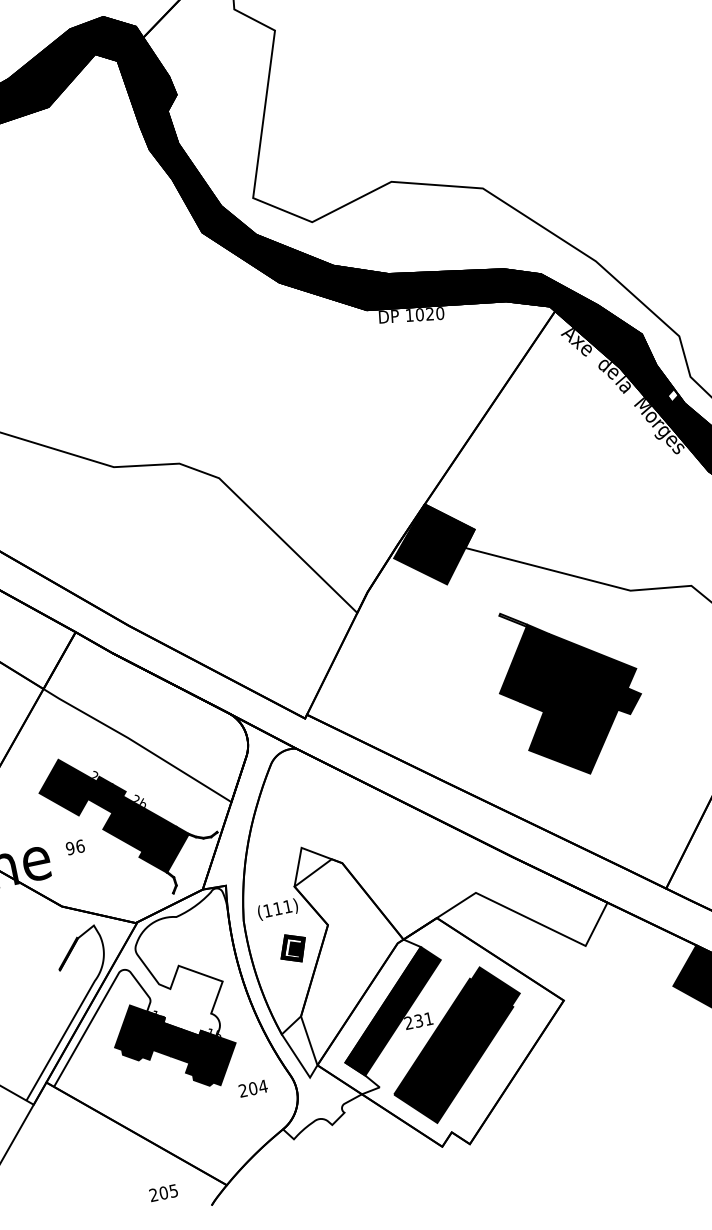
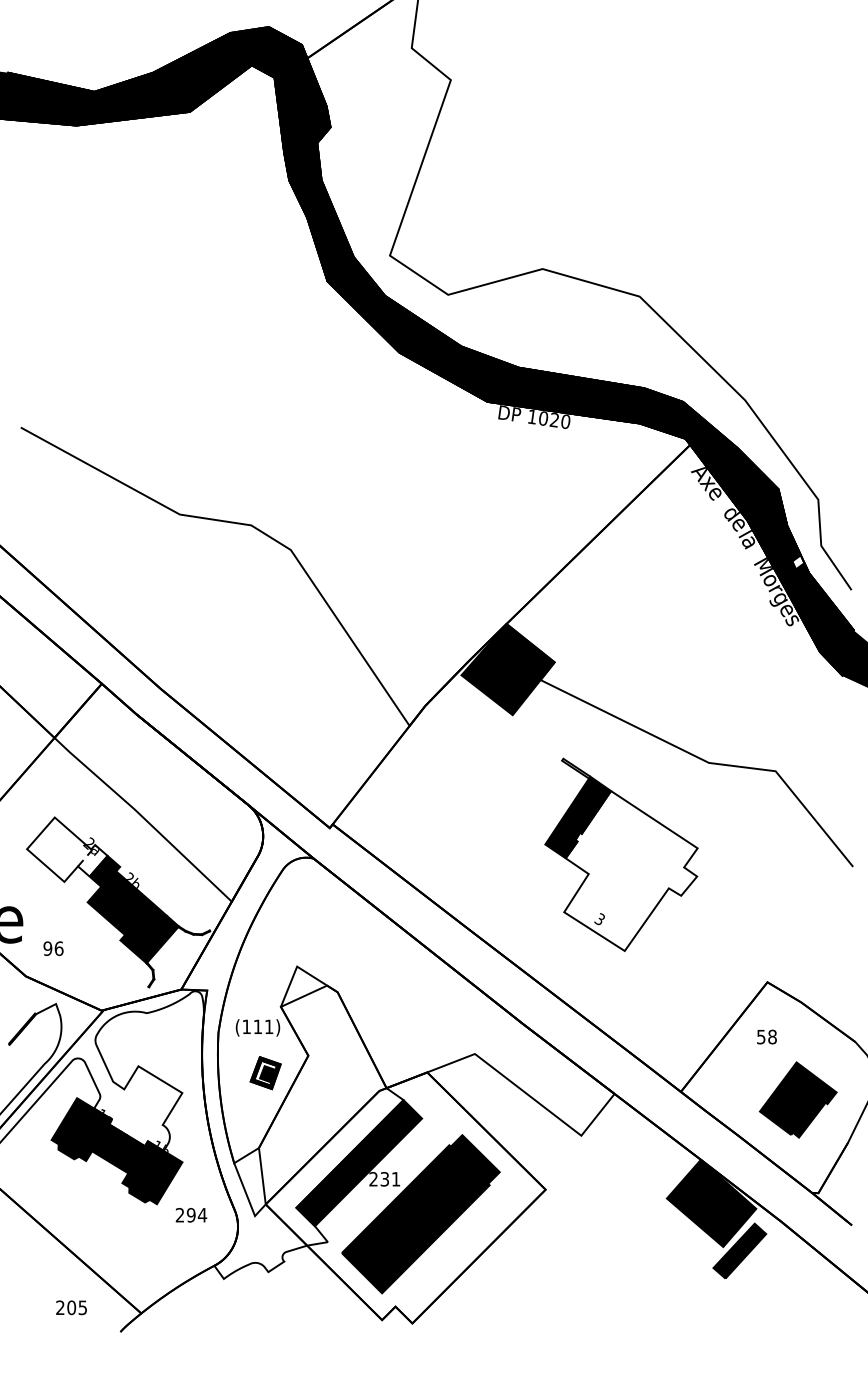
fill: (580, 701) -> (630, 871), removed
fill: (75, 785) -> (67, 849), removed
text: (75, 847) -> (53, 948), moved
text: (252, 1089) -> (190, 1215), 204 -> 294

